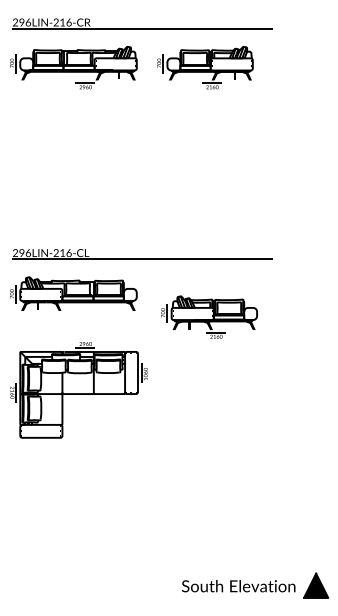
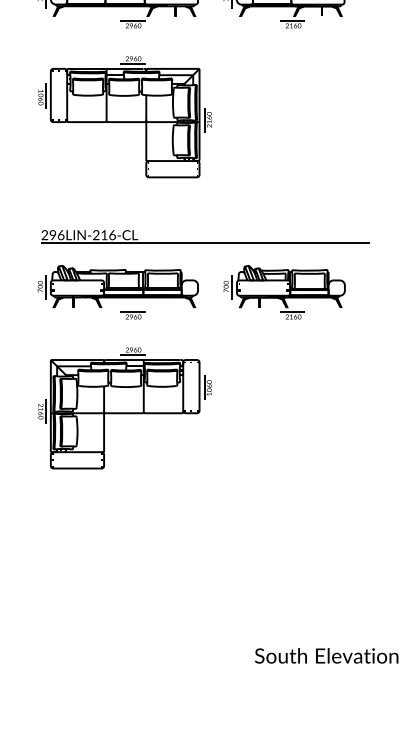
part: (78, 159) -> (124, 117), added
part: (84, 316) -> (131, 315), added
part: (209, 316) -> (284, 291), moved

